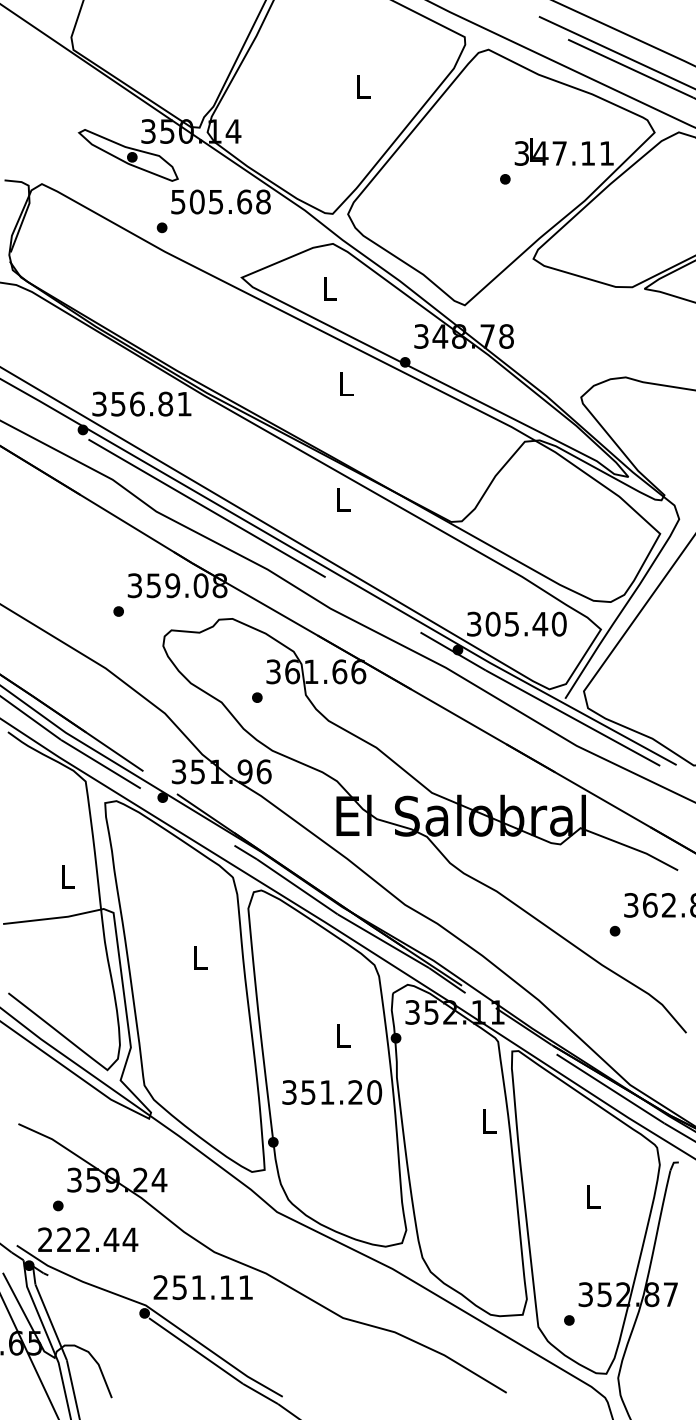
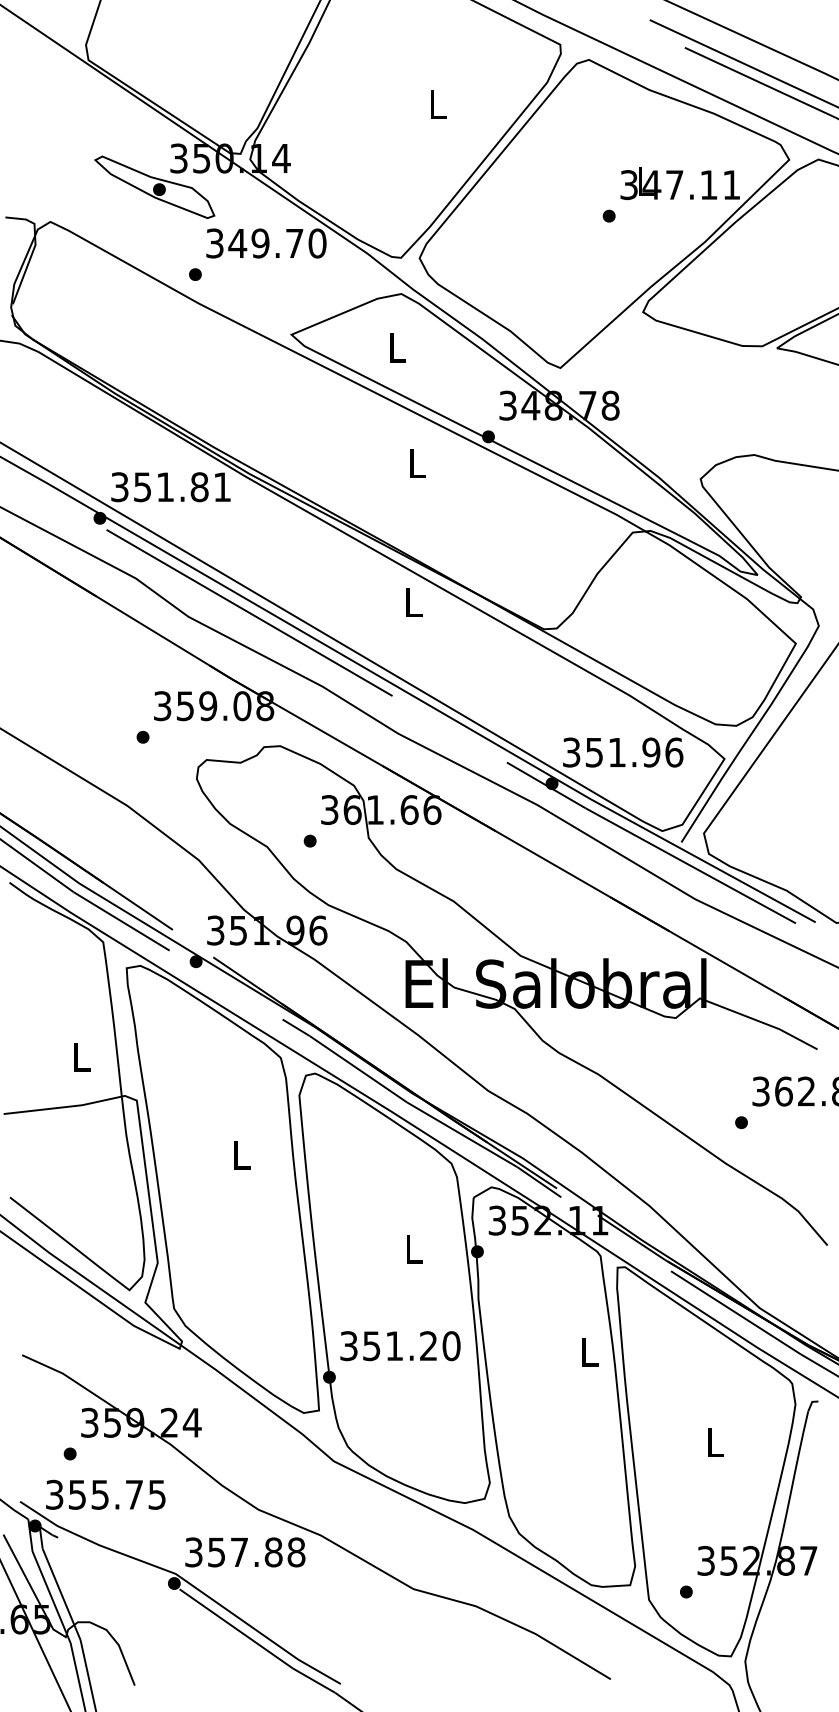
text: (220, 201) -> (265, 242), 505.68 -> 349.70
text: (137, 403) -> (165, 486), 356.81 -> 351.81
text: (525, 623) -> (633, 751), 305.40 -> 351.96
text: (332, 1092) -> (400, 1346), moved
text: (88, 1239) -> (106, 1494), 222.44 -> 355.75
text: (203, 1287) -> (245, 1552), 251.11 -> 357.88

